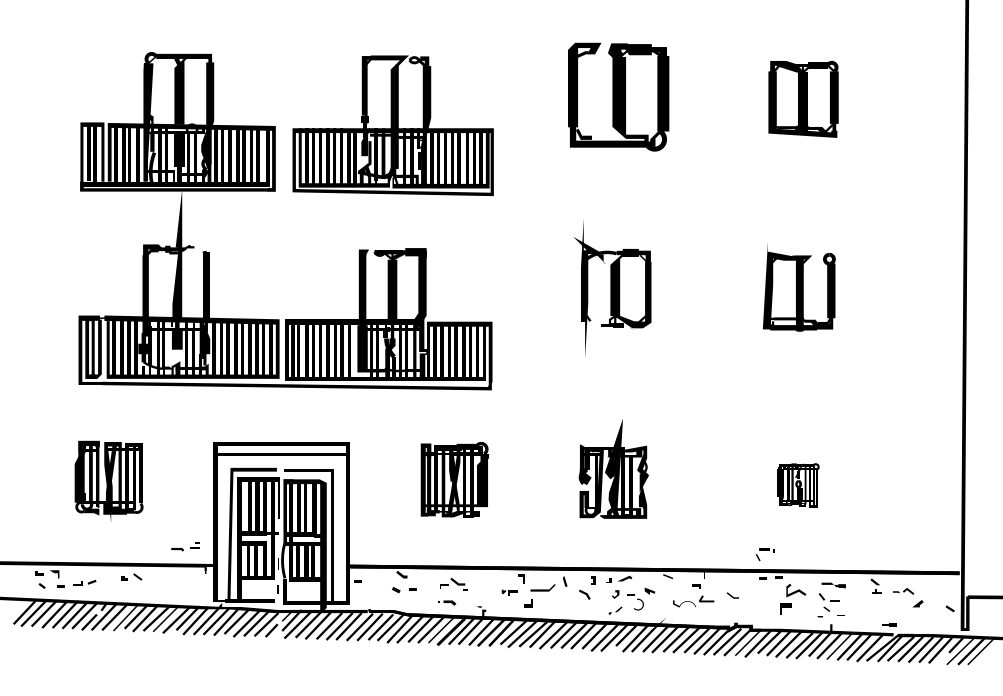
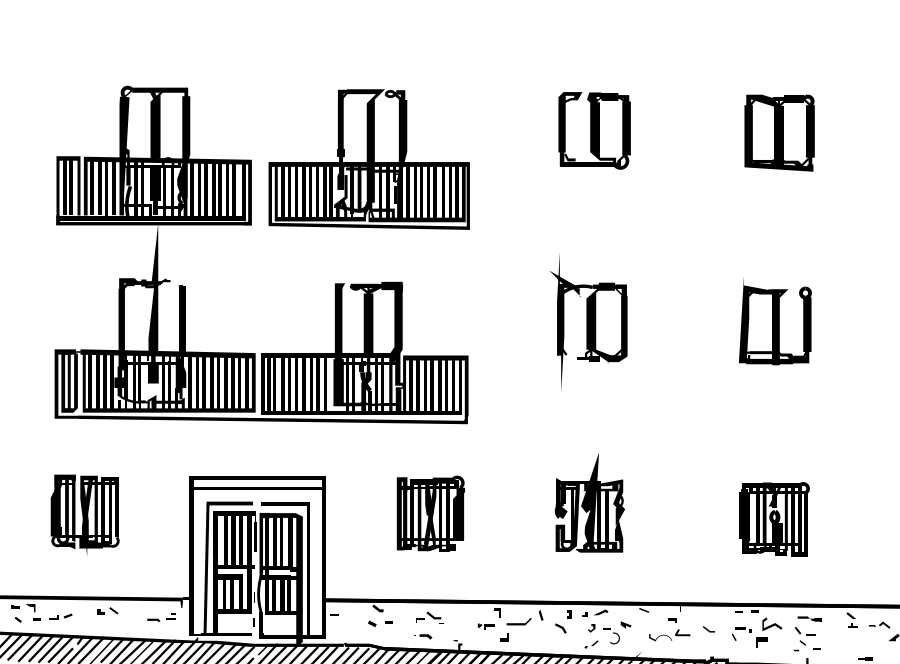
part: (618, 96) -> (594, 130), size x0.71
part: (798, 485) -> (774, 519), size x1.67
part: (185, 546) -> (161, 617), moved
part: (765, 554) -> (741, 634), moved

